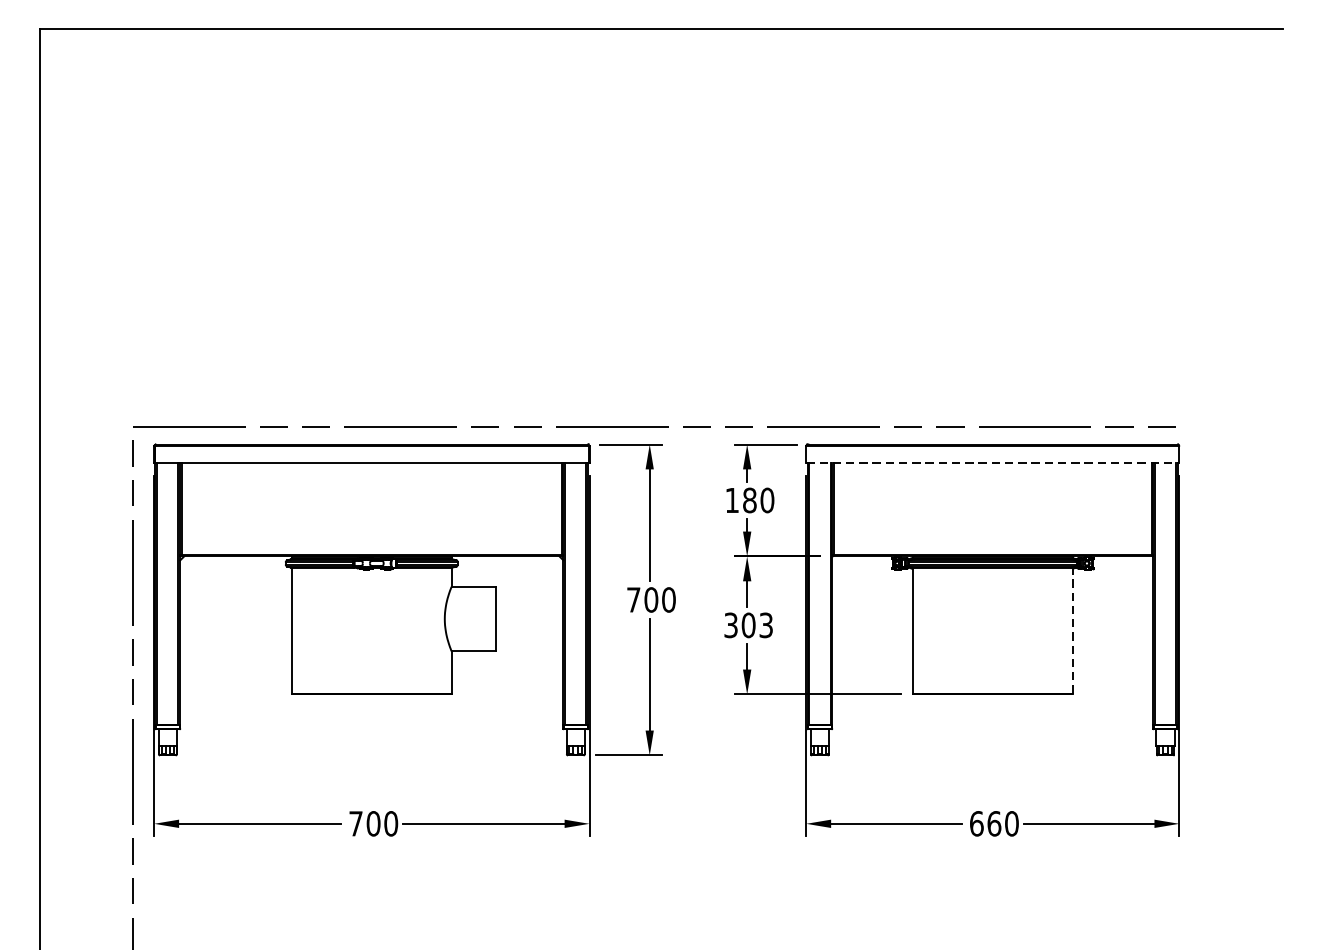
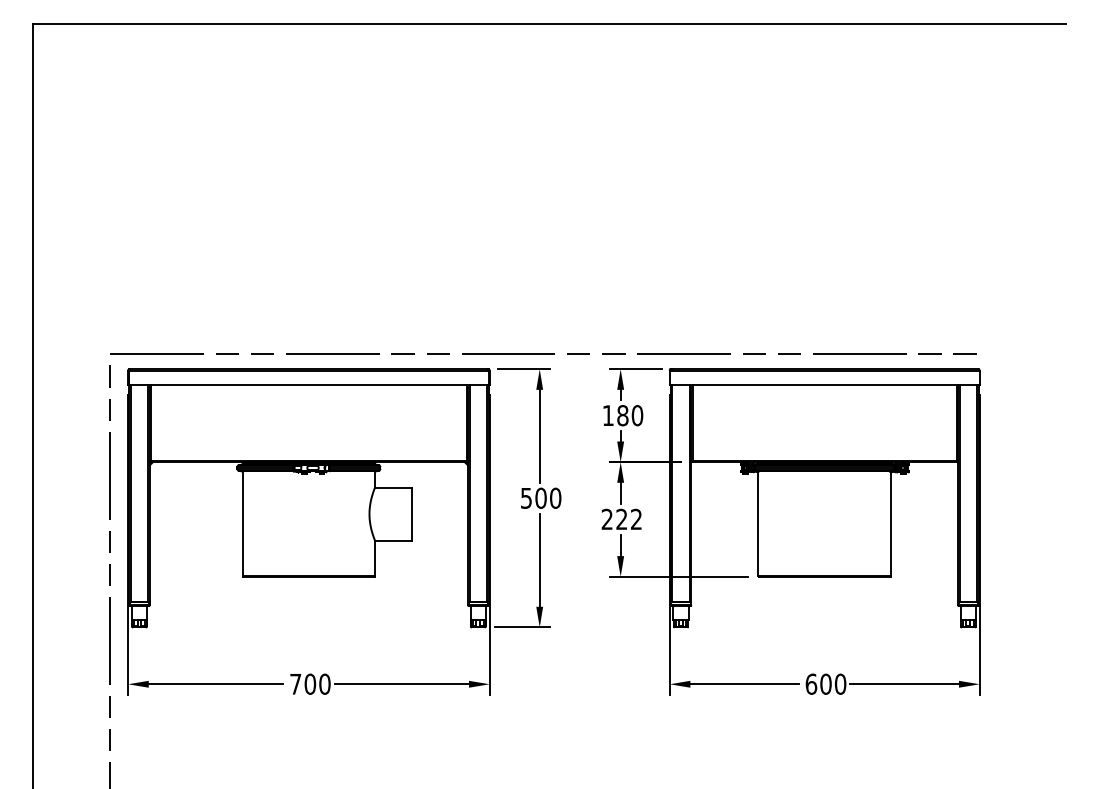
line: (992, 462) -> (824, 384), dashed -> solid
text: (633, 600) -> (526, 498), 700 -> 500
text: (748, 625) -> (621, 519), 303 -> 222
line: (1071, 630) -> (890, 523), dashed -> solid
text: (993, 822) -> (825, 683), 660 -> 600

